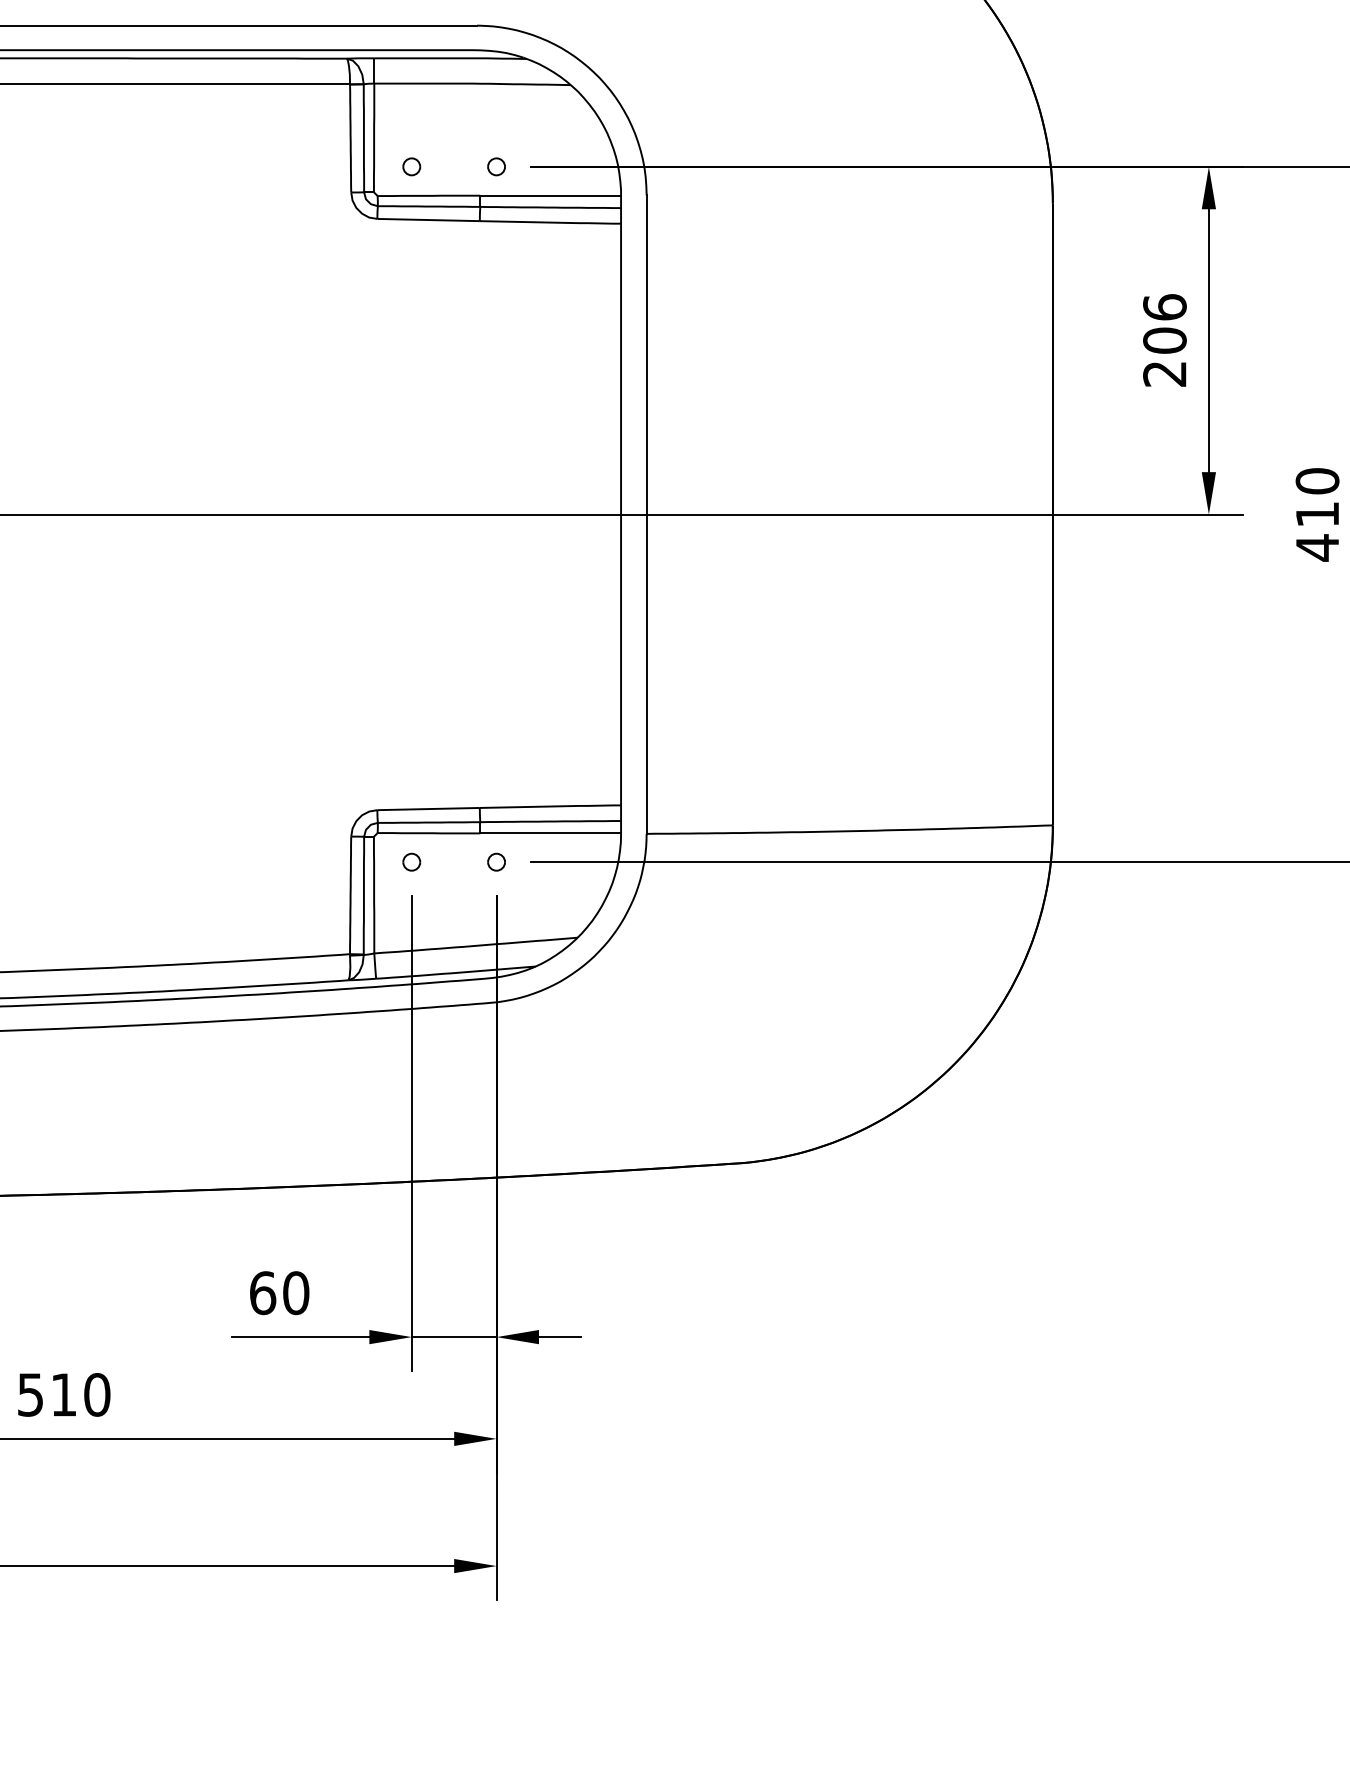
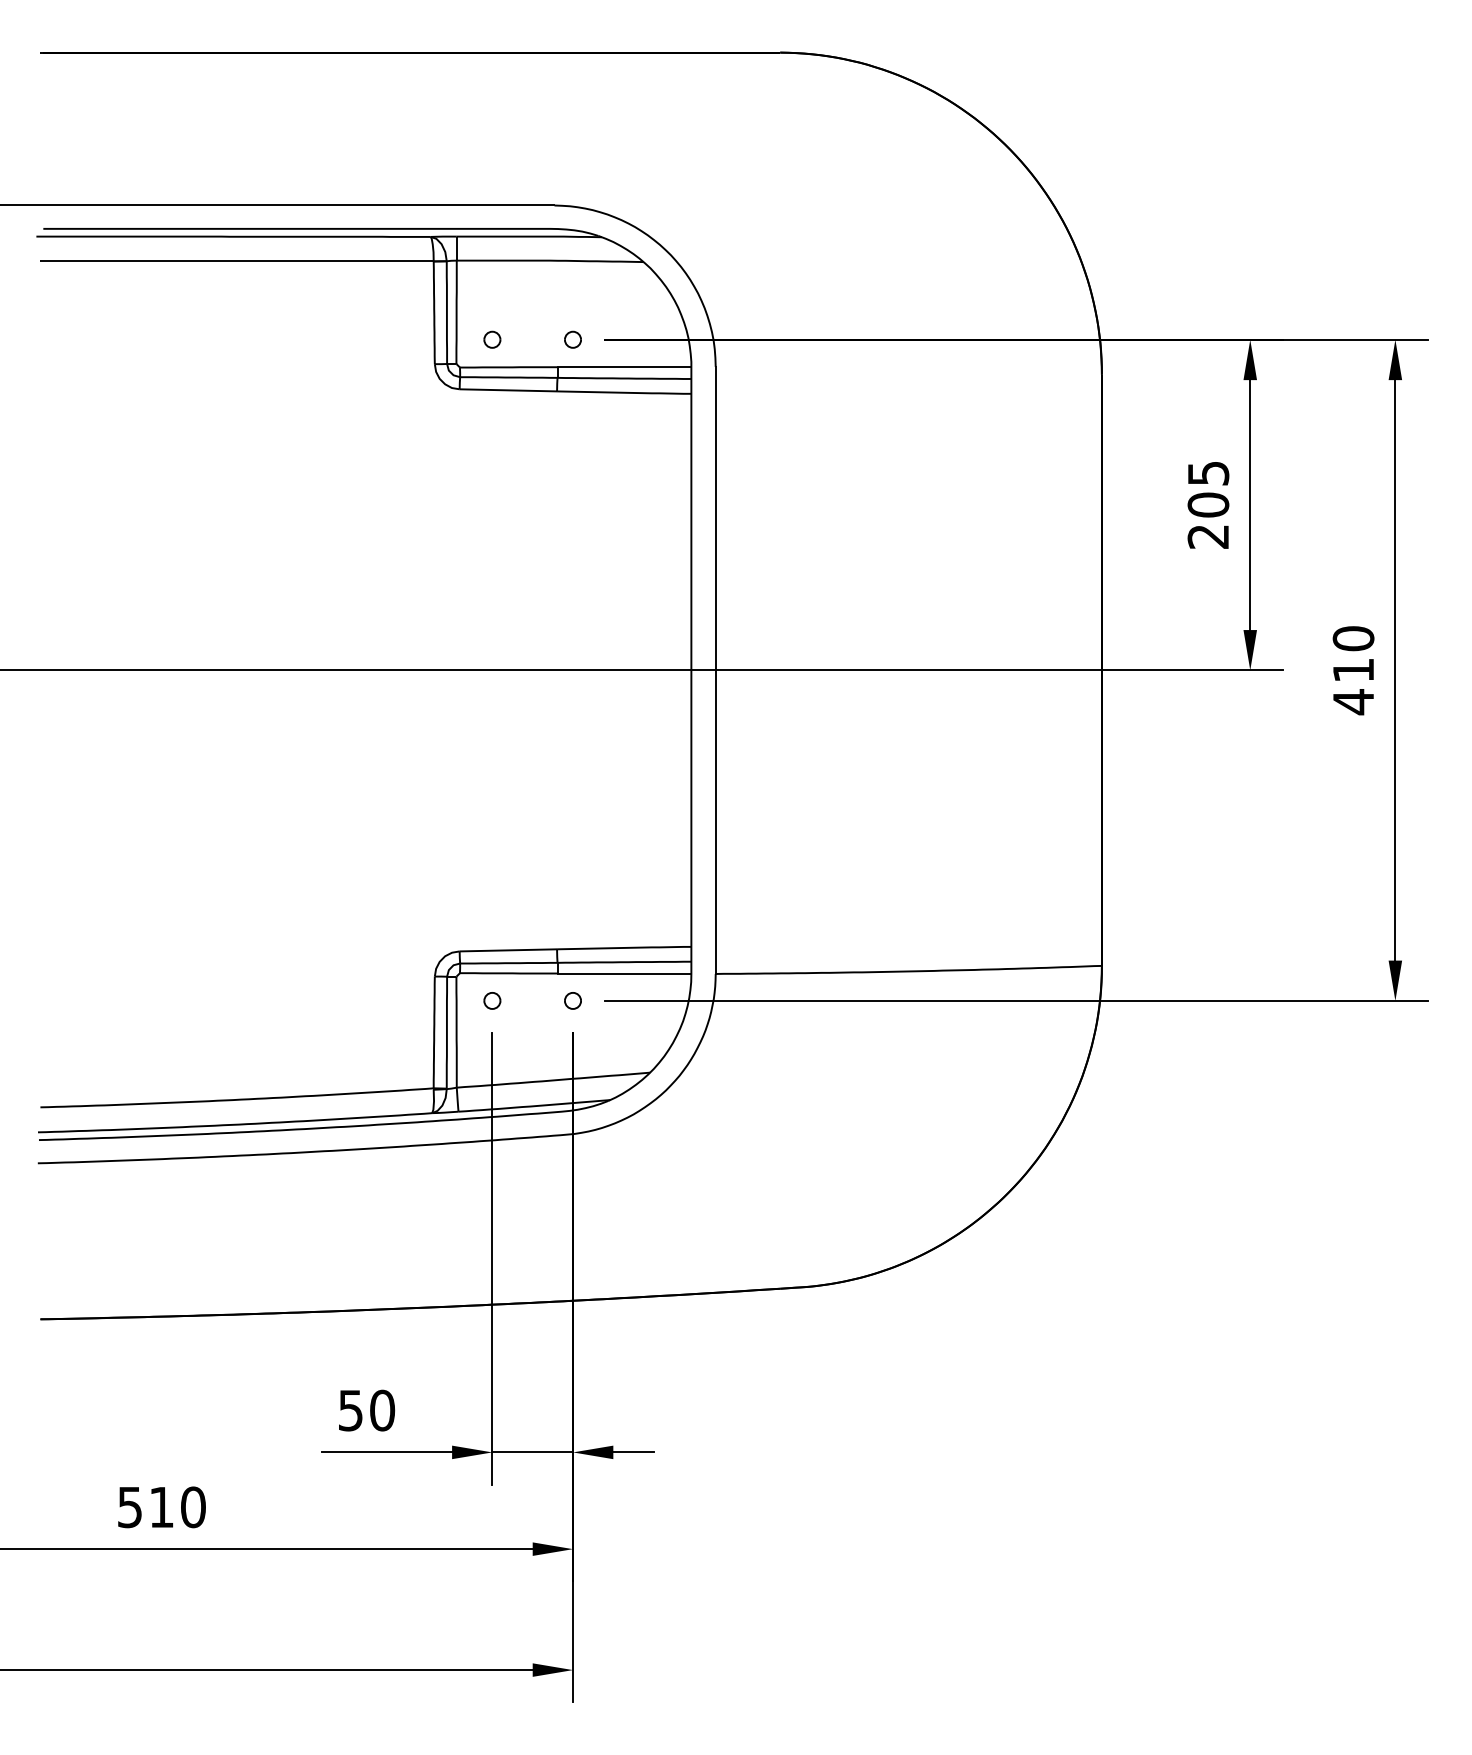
text: (1164, 306) -> (1208, 472), 206 -> 205
text: (262, 1293) -> (350, 1410), 60 -> 50

